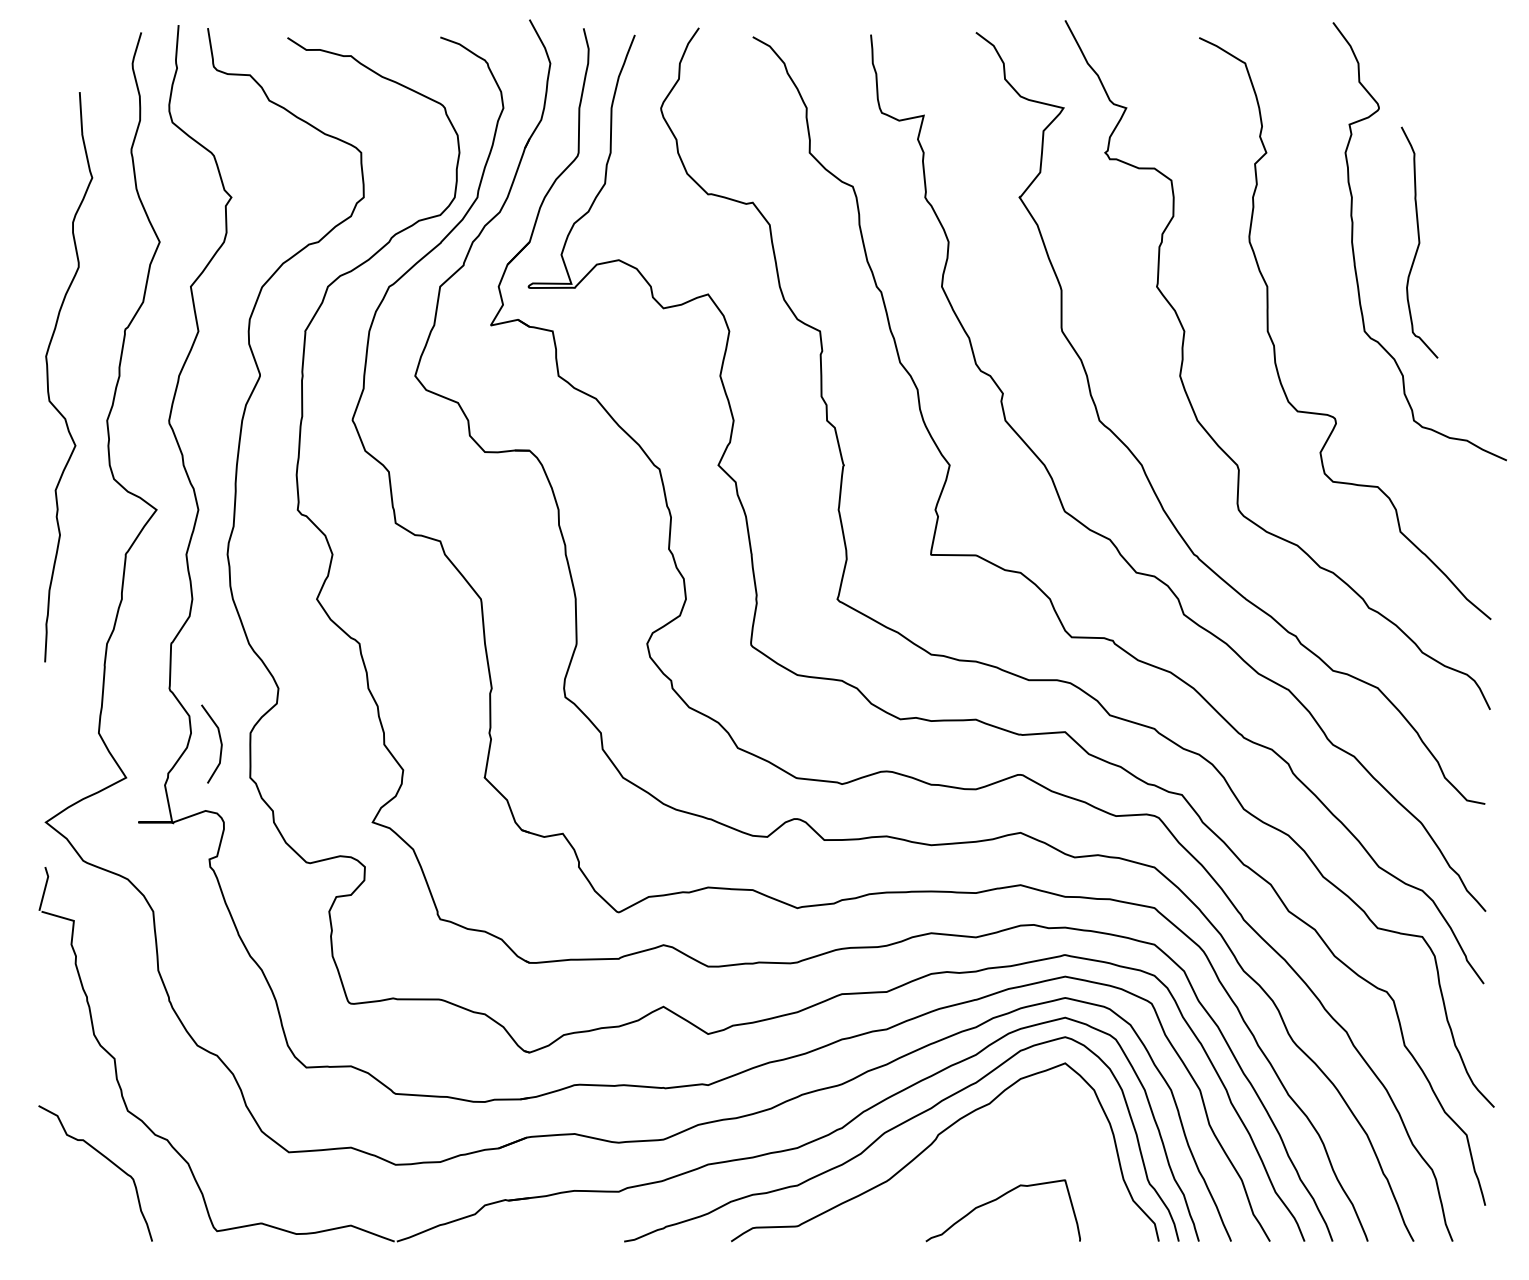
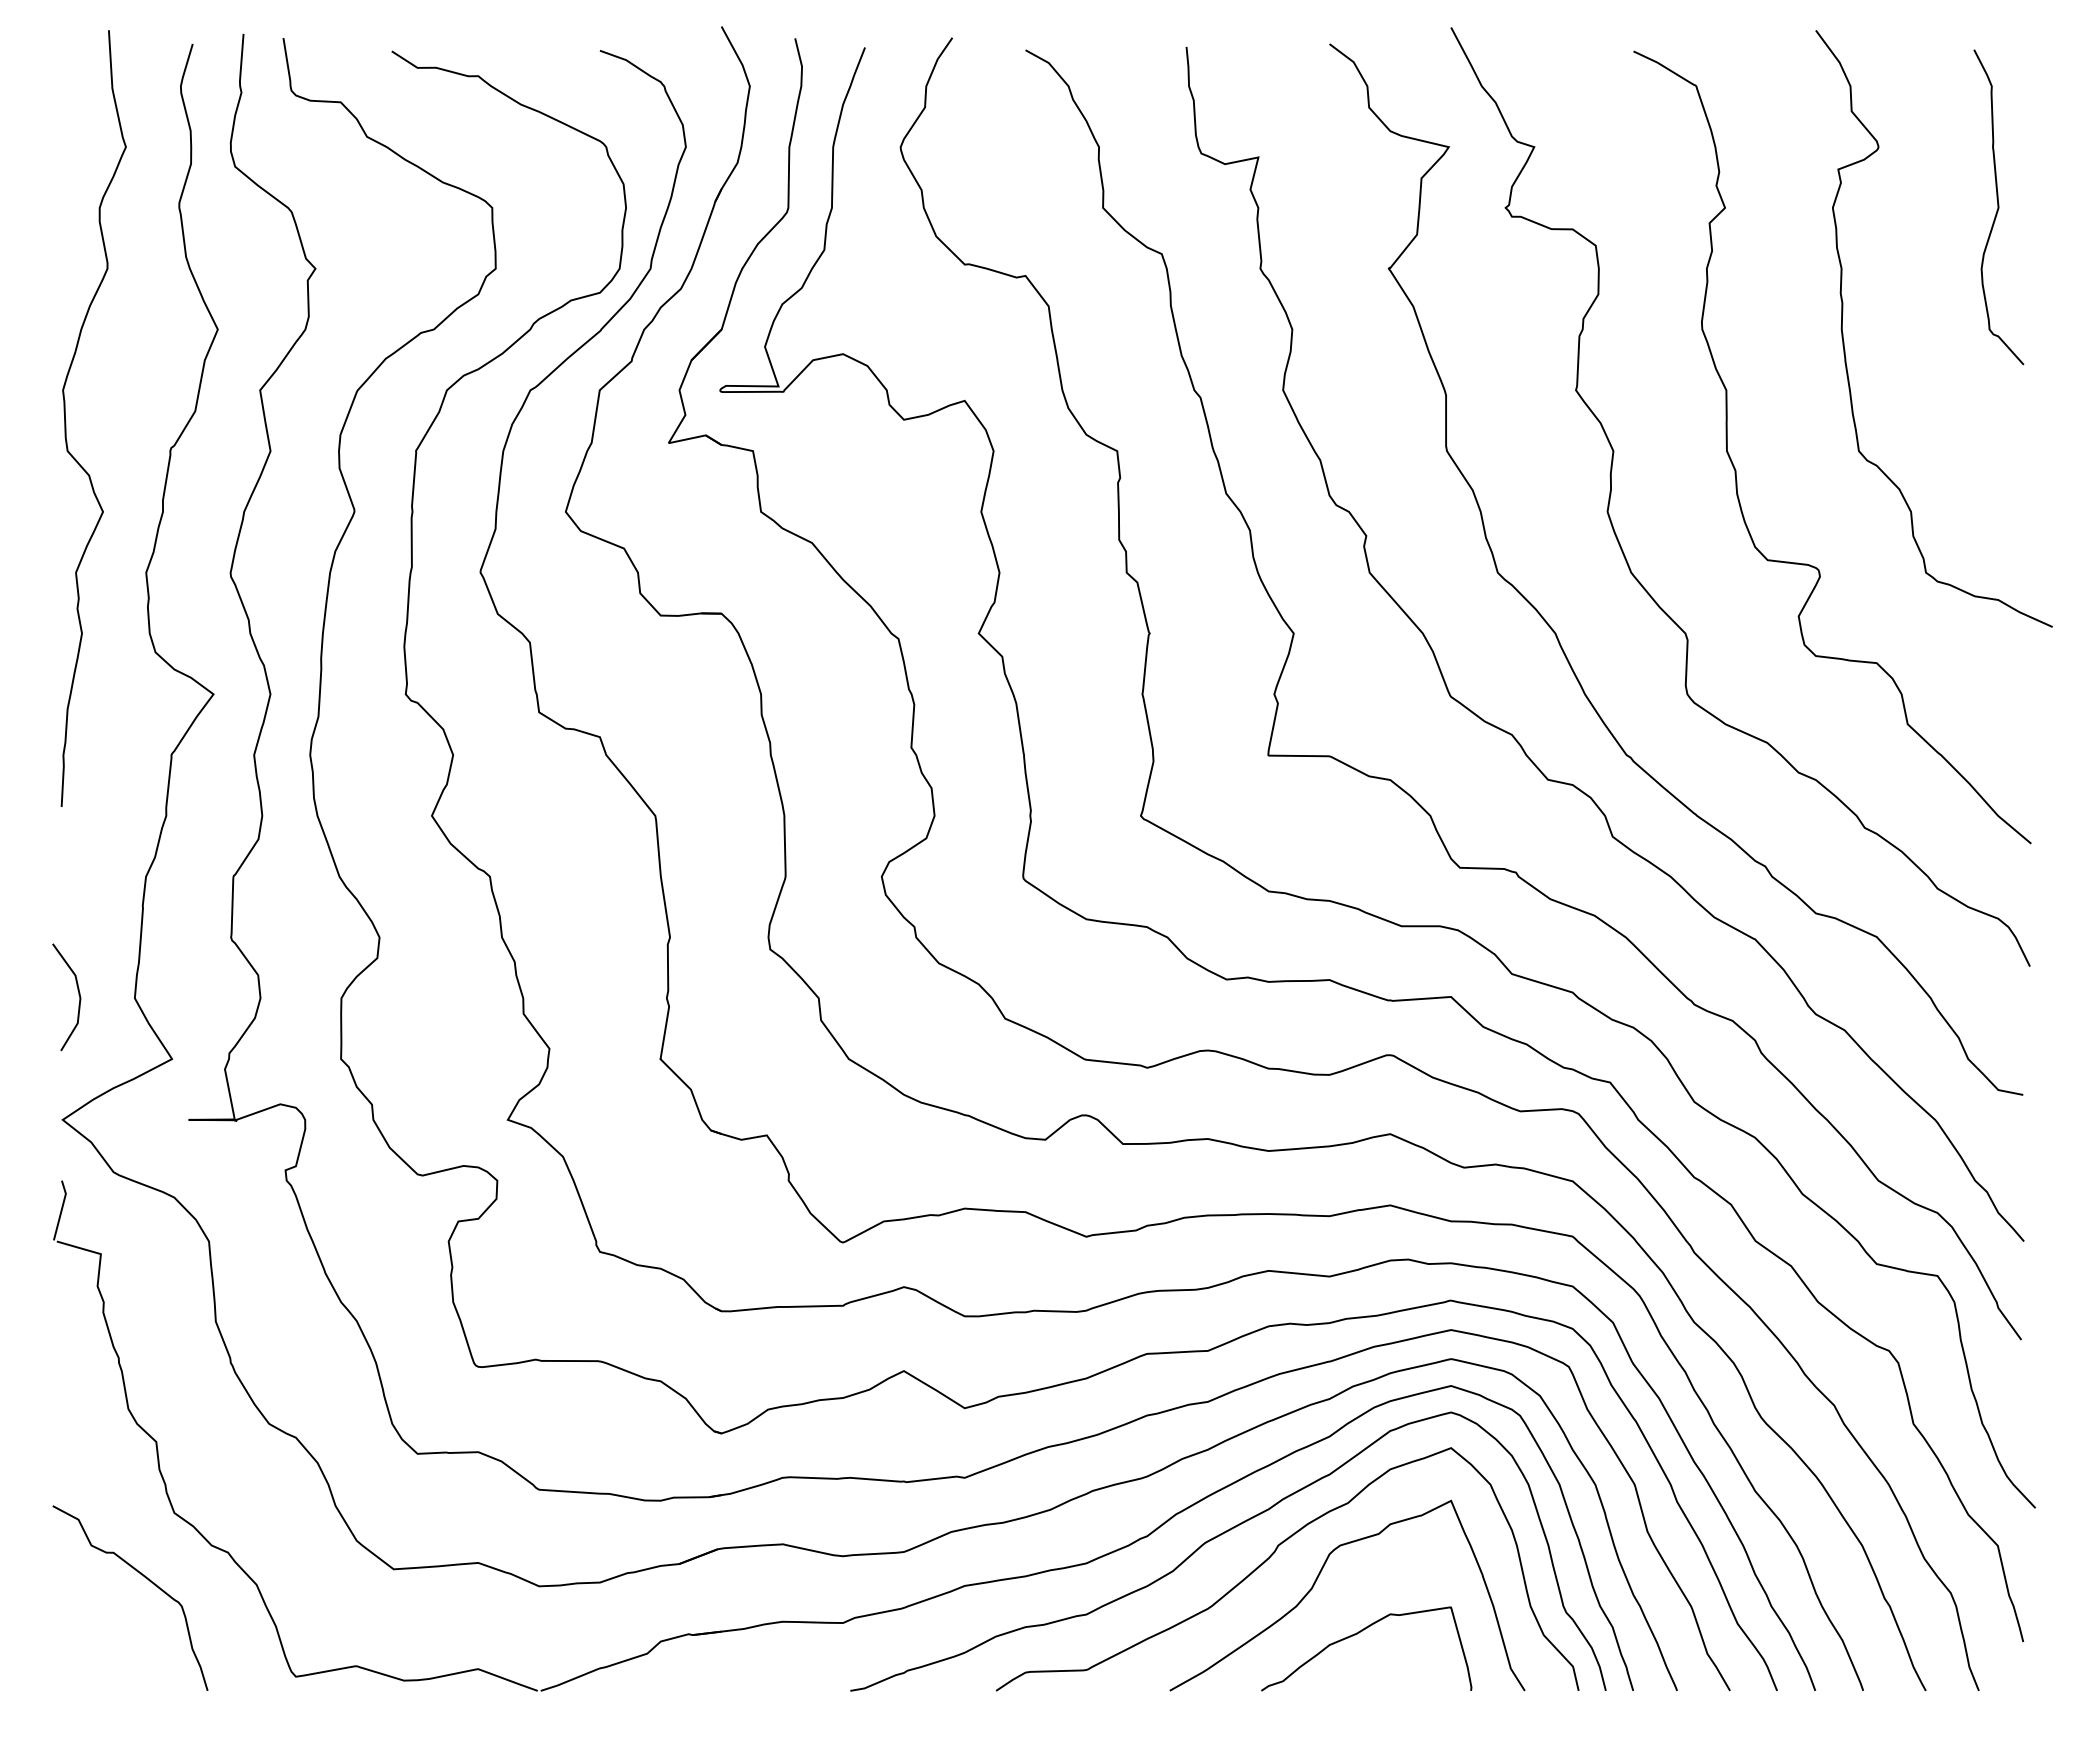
curve: (1419, 242) -> (1998, 207), moved
curve: (48, 380) -> (66, 422), moved
line: (220, 742) -> (78, 995), moved
curve: (968, 1157) -> (1319, 1576), added

